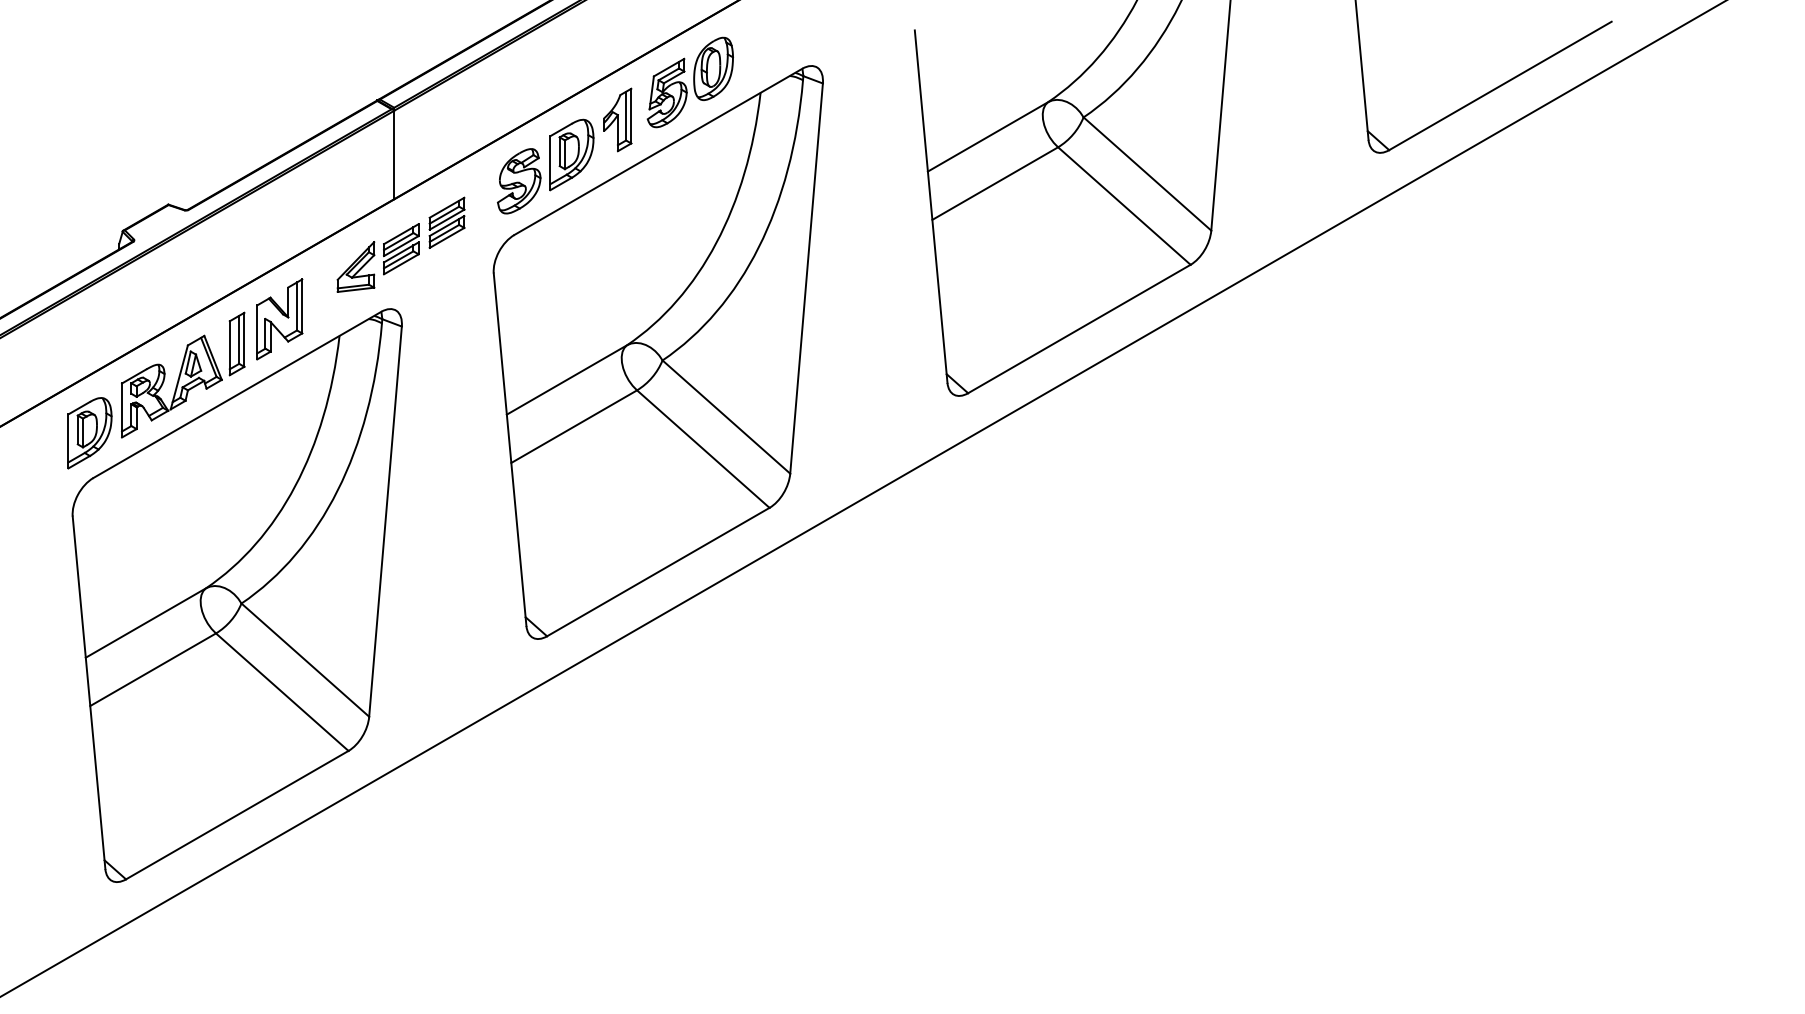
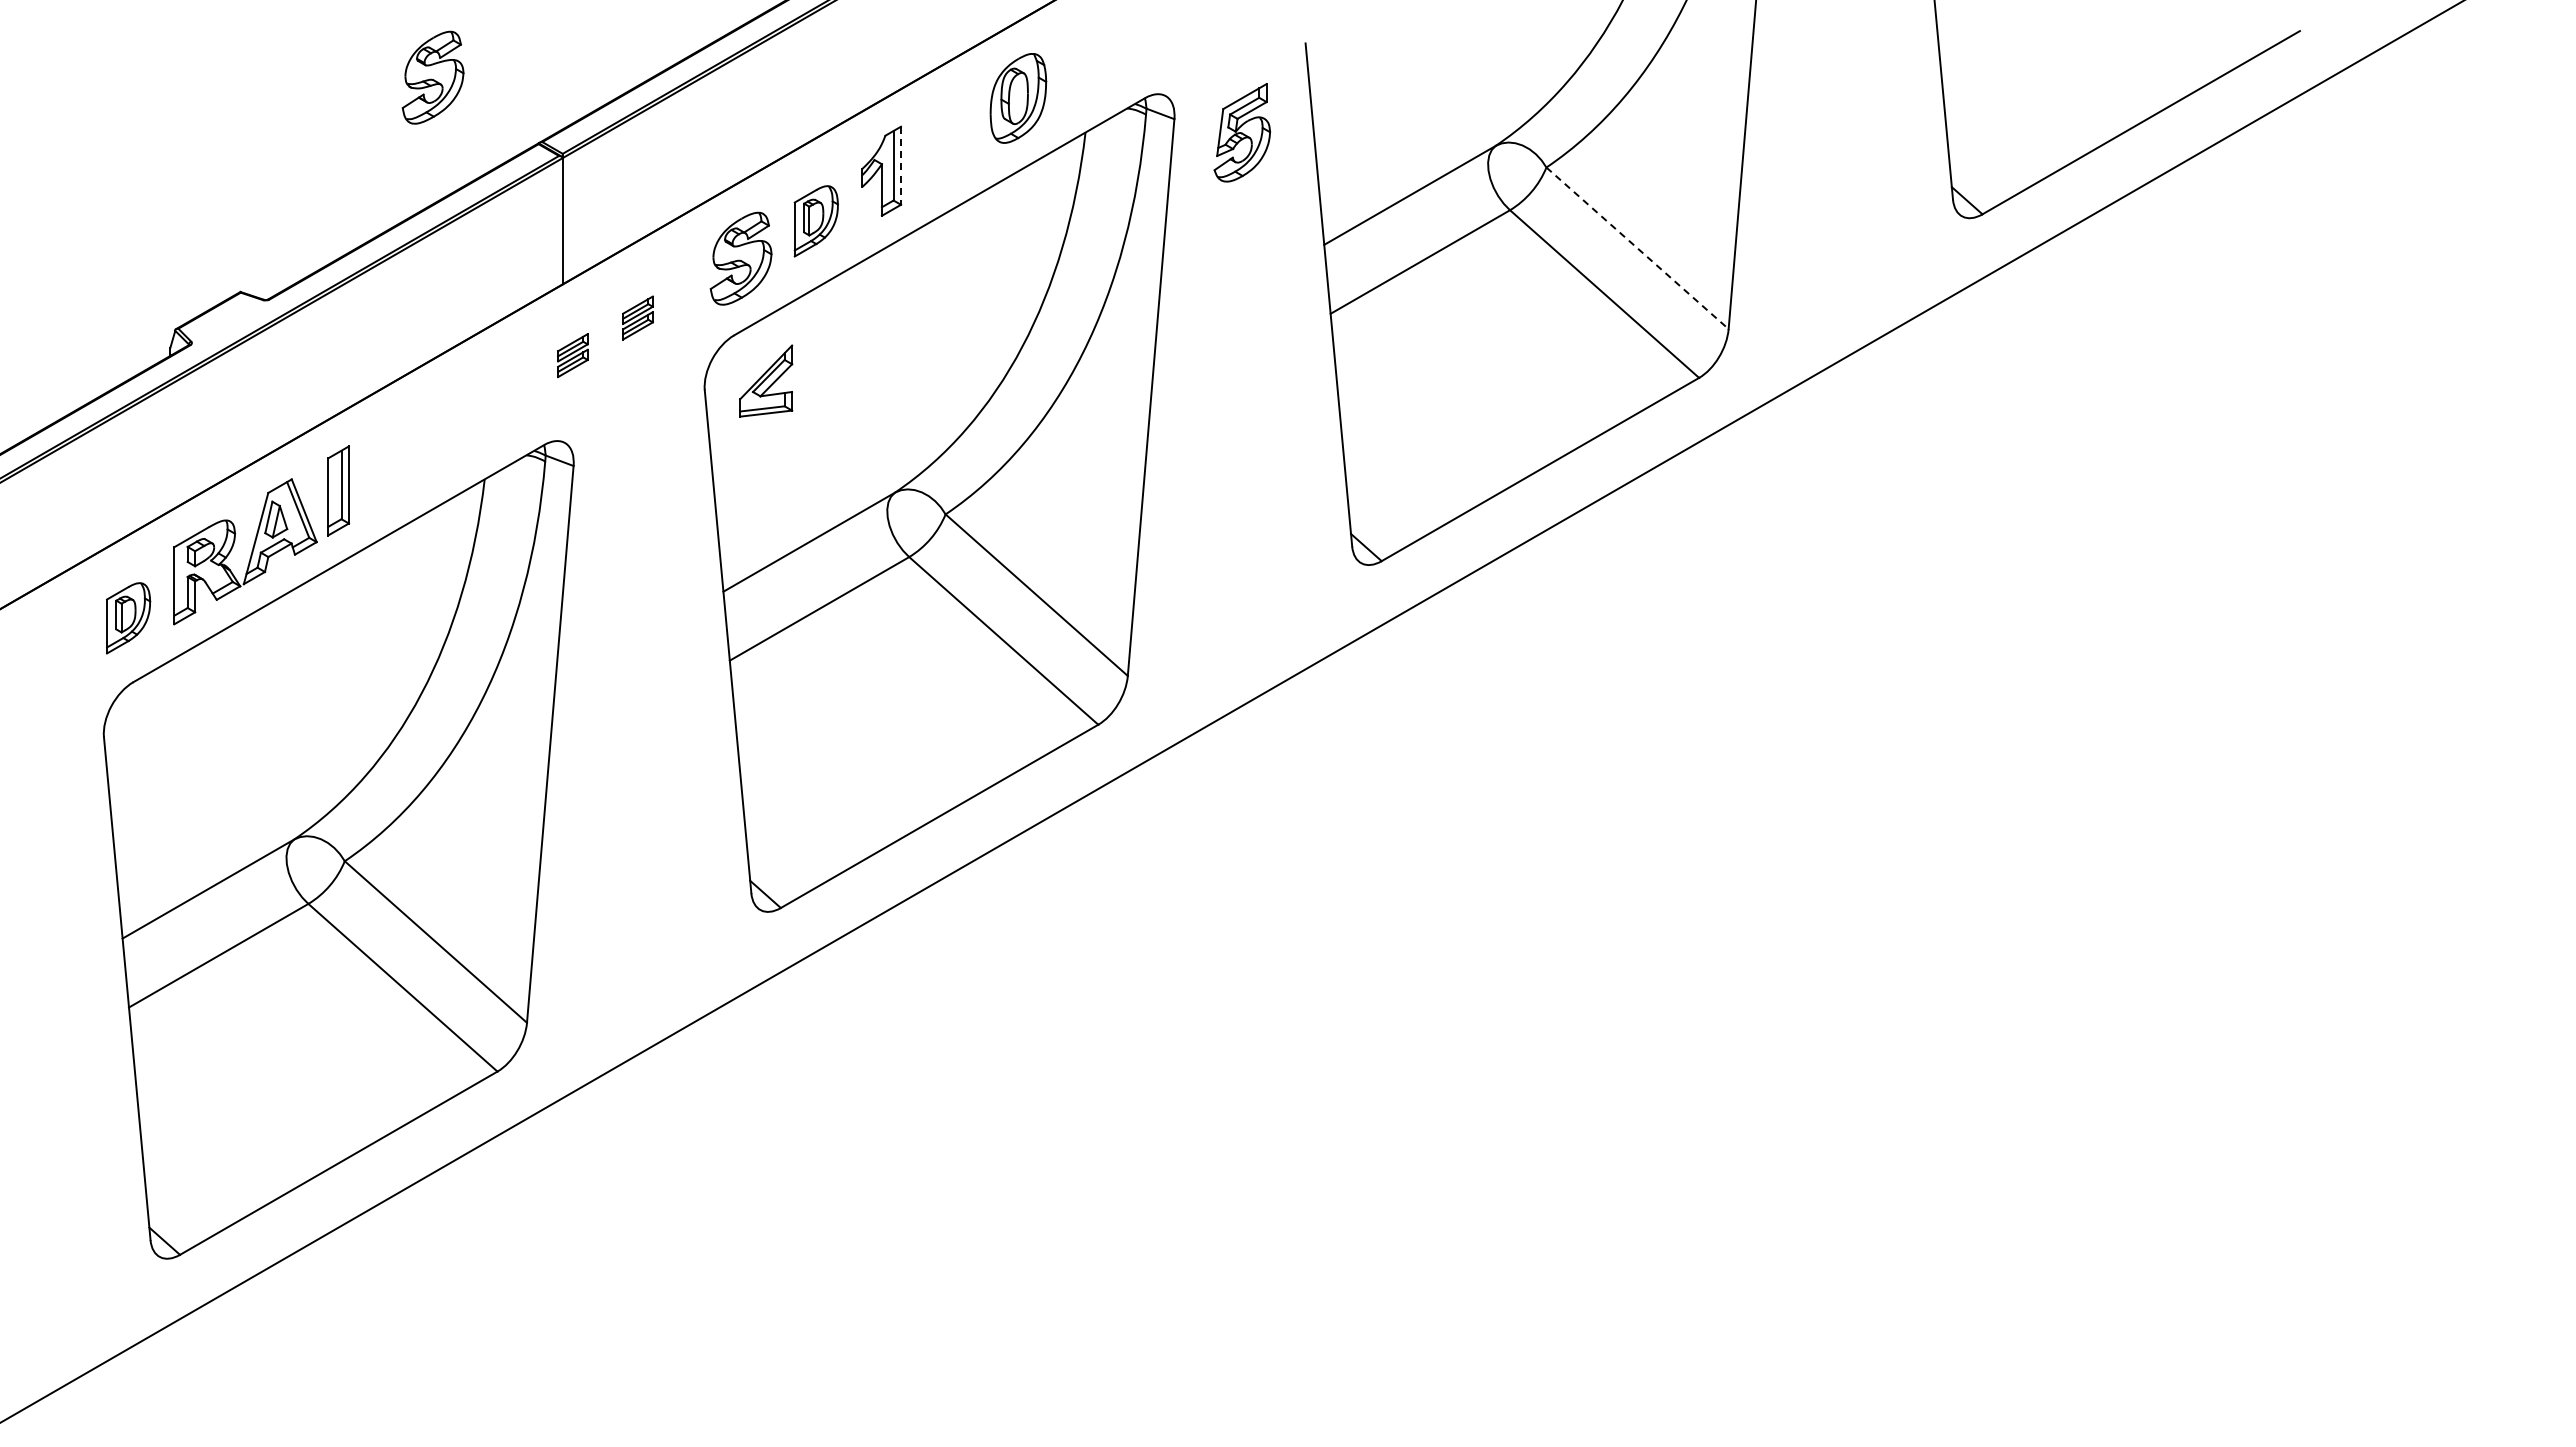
part: (302, 54) -> (432, 77), added
part: (667, 92) -> (1242, 132), moved
line: (631, 116) -> (901, 166), solid -> dashed
part: (572, 155) -> (816, 221), size x0.7
line: (1147, 174) -> (1637, 248), solid -> dashed
part: (446, 222) -> (637, 317), size x0.6
part: (401, 249) -> (572, 355), size x0.6
part: (356, 266) -> (766, 380), moved
part: (279, 319) -> (399, 455), removed
part: (89, 433) -> (128, 618), size x0.7

